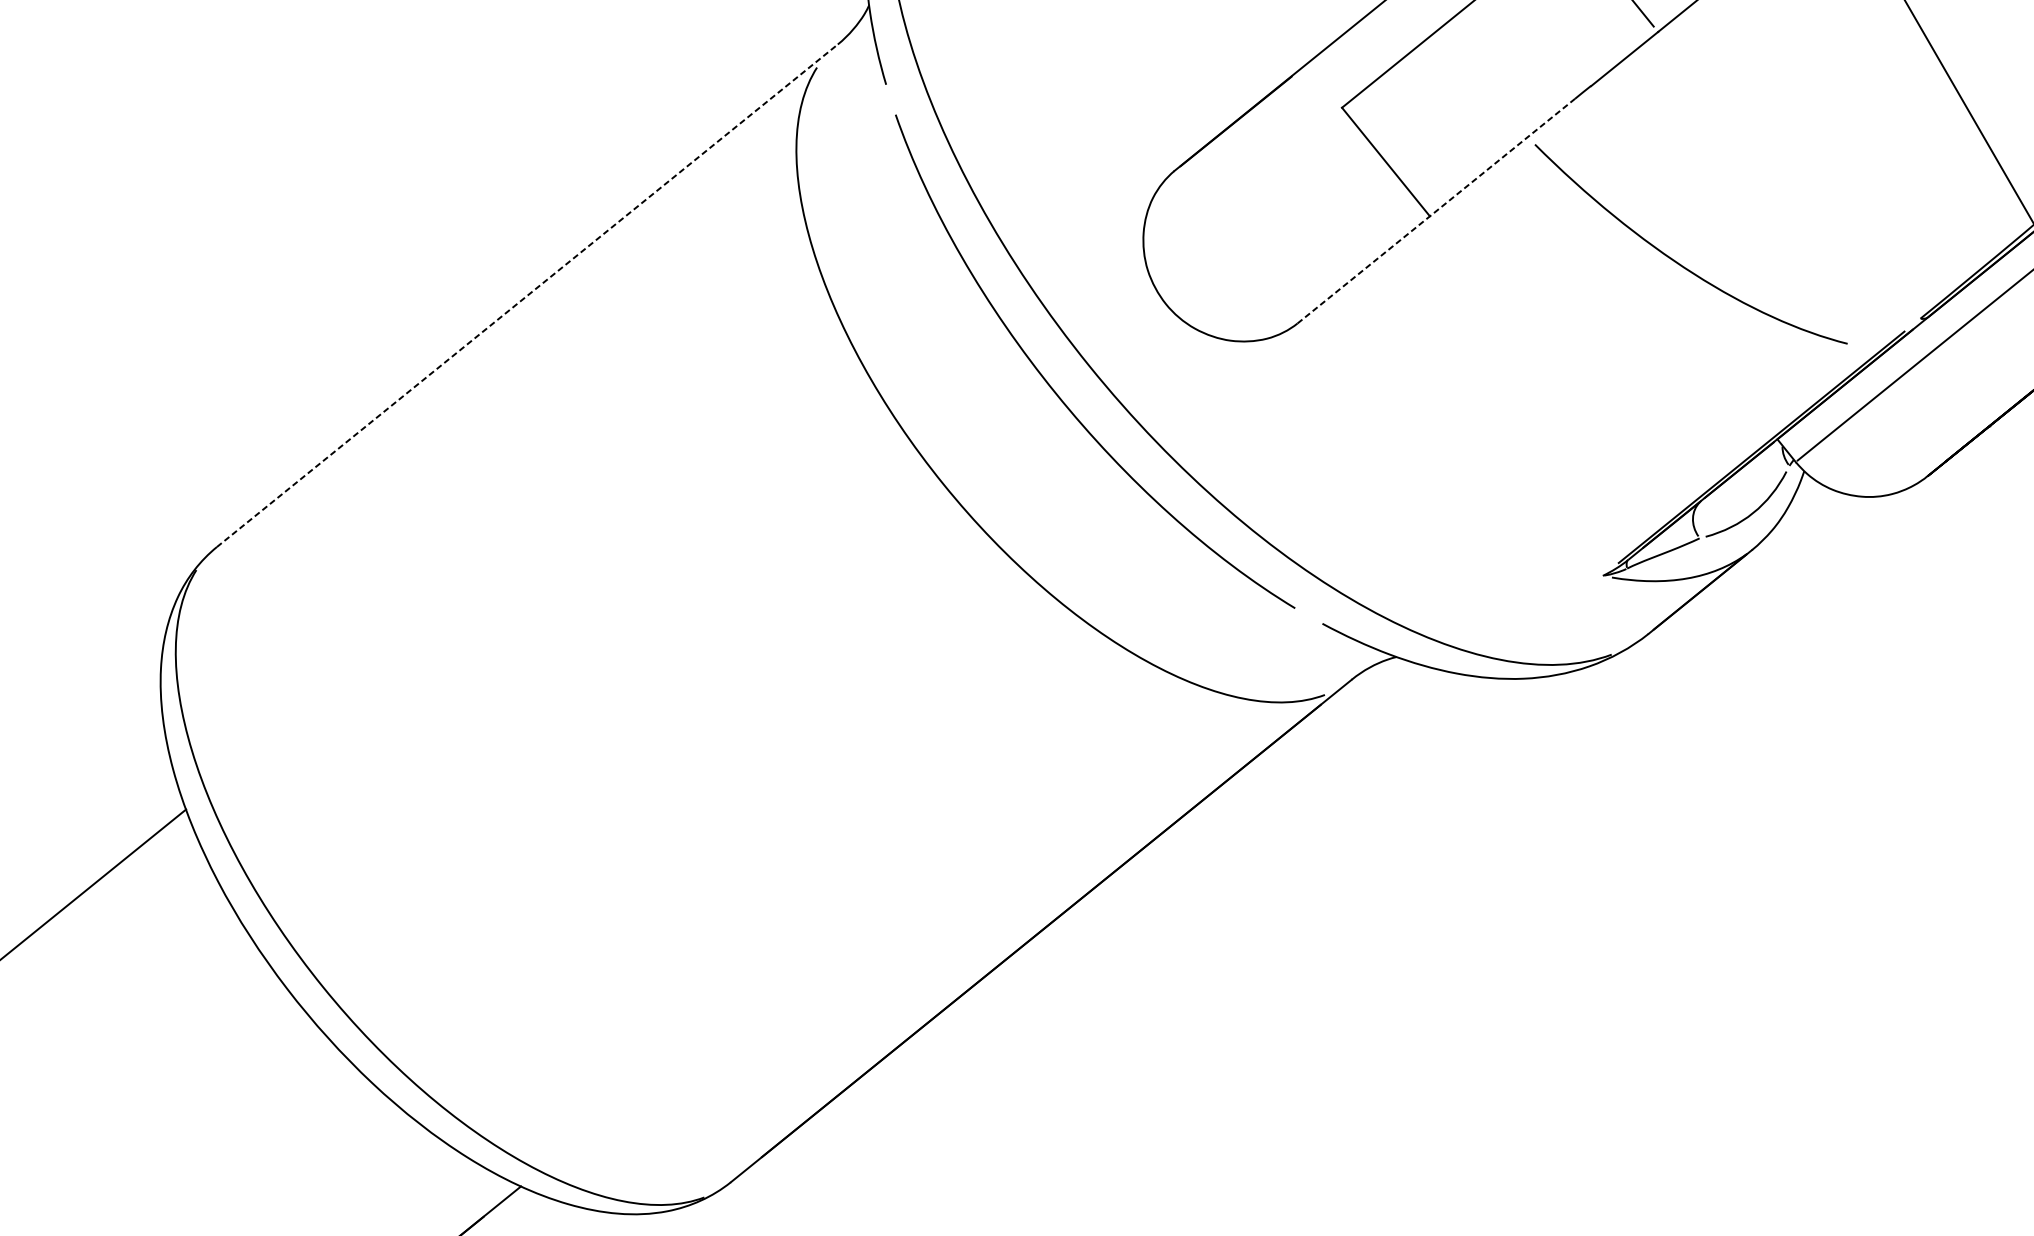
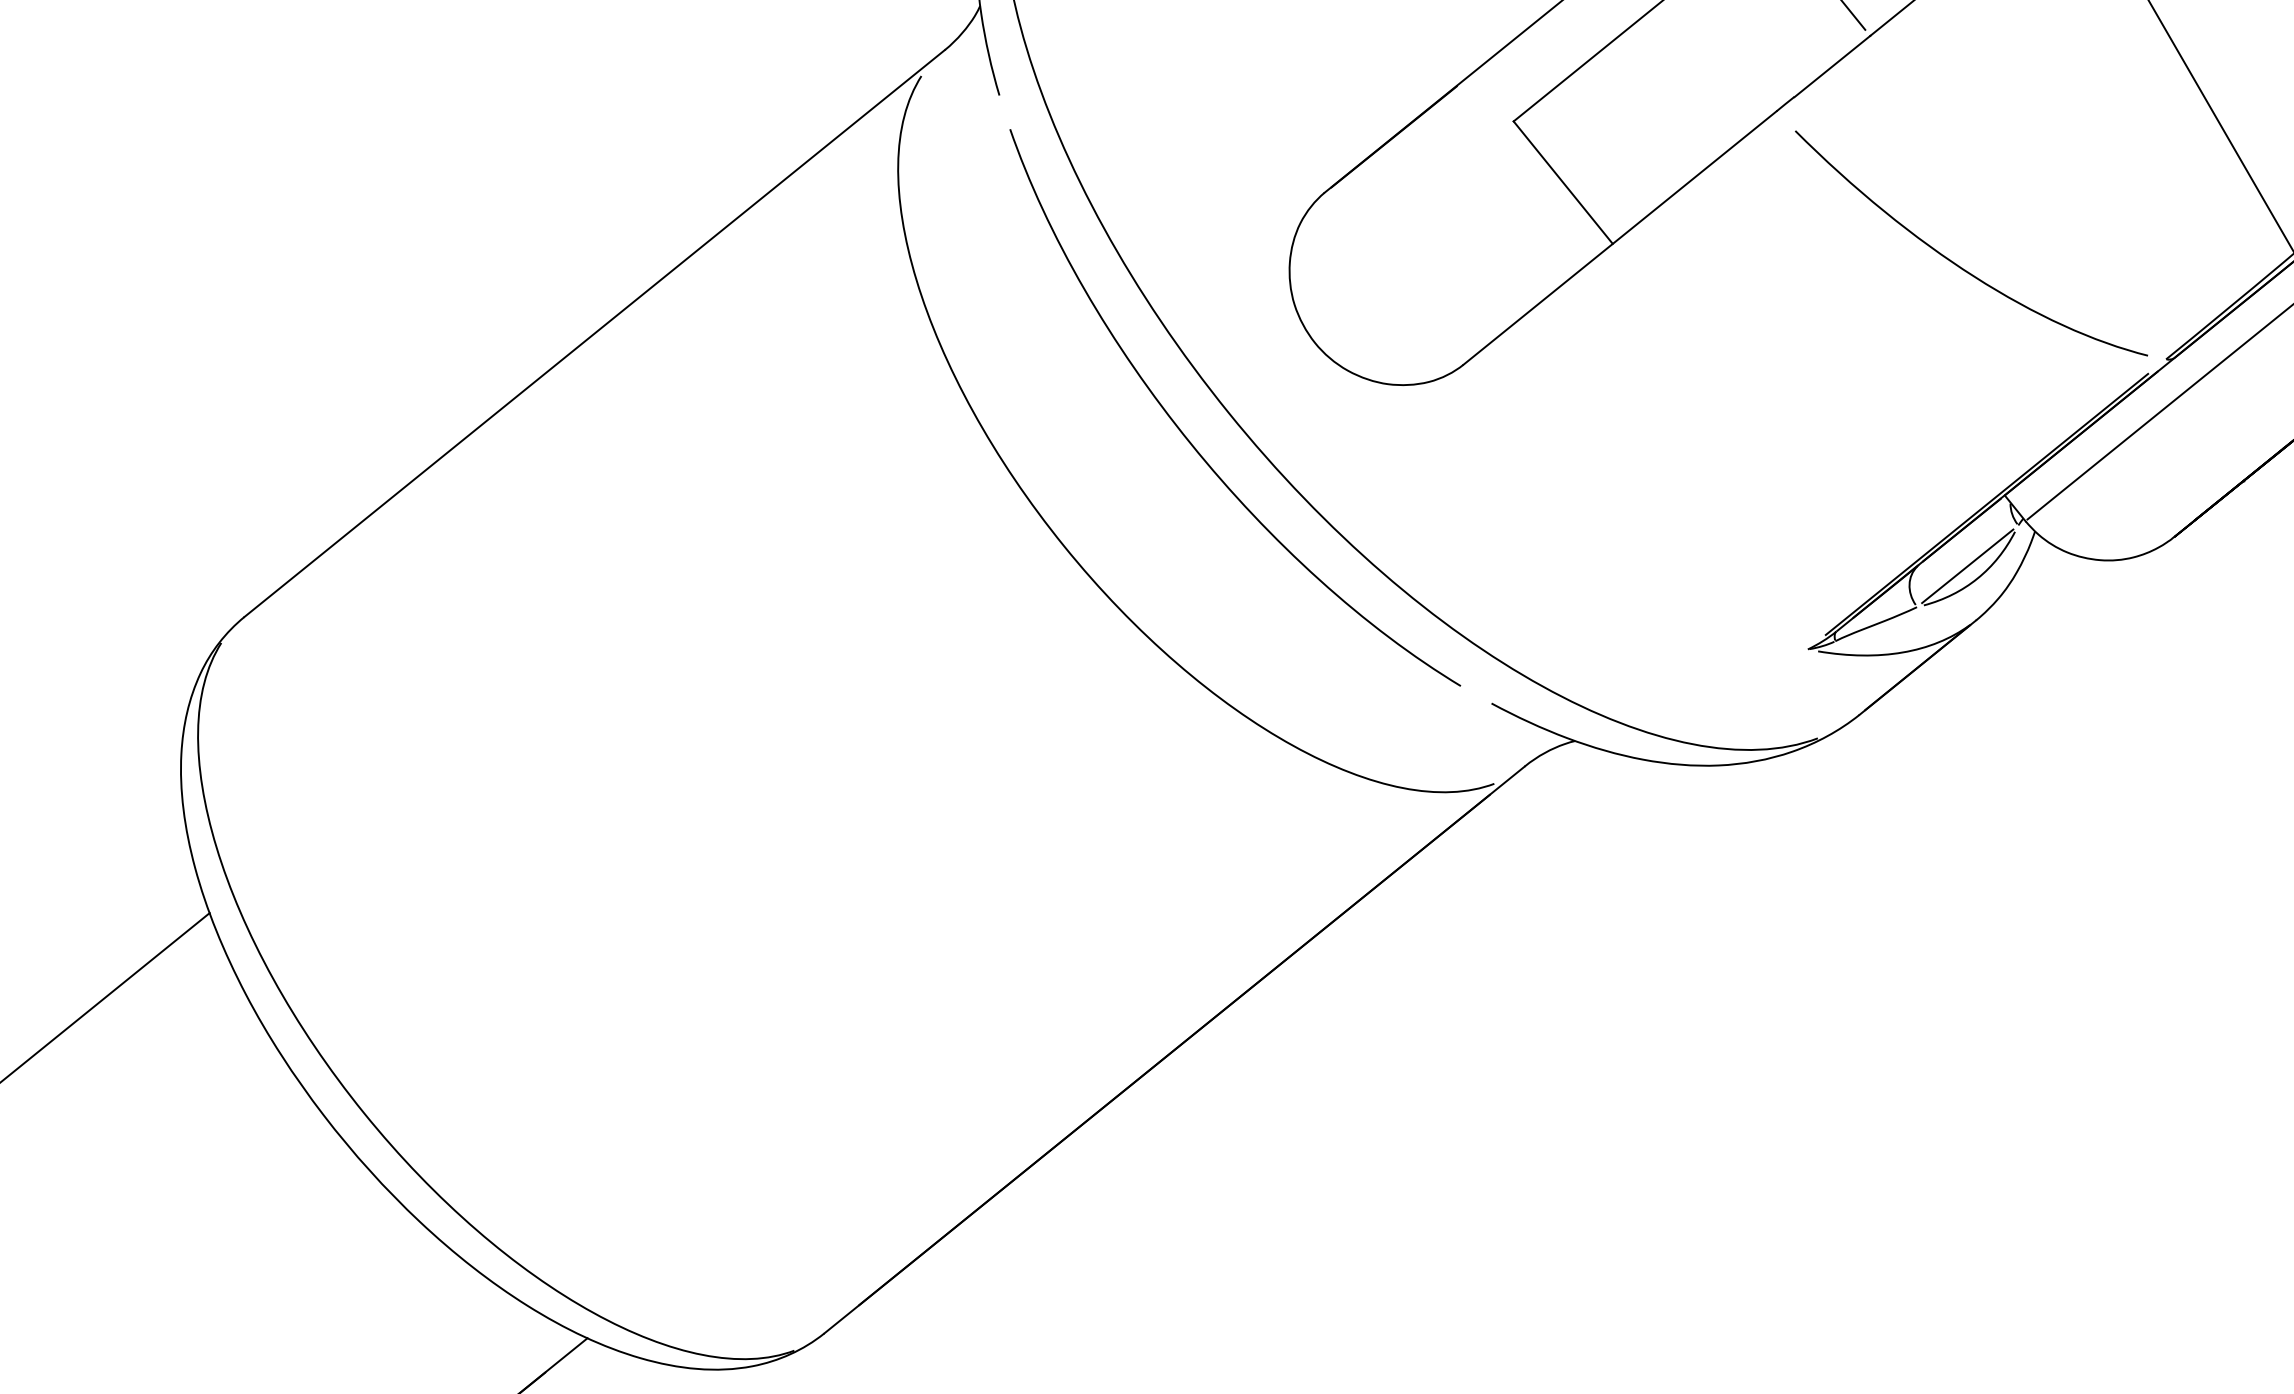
line: (1436, 210) -> (1620, 237), dashed -> solid
curve: (1677, 262) -> (1956, 263), moved
line: (527, 295) -> (594, 333), dashed -> solid
line: (1744, 502) -> (1967, 566), added

